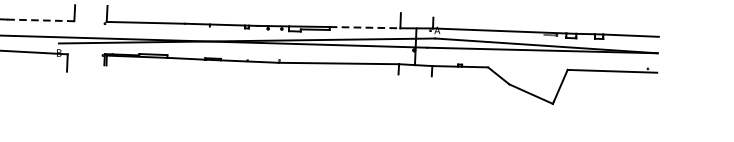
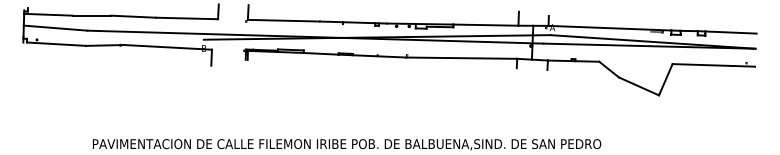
line: (41, 20) -> (187, 18), dashed -> solid
line: (364, 28) -> (485, 25), dashed -> solid

